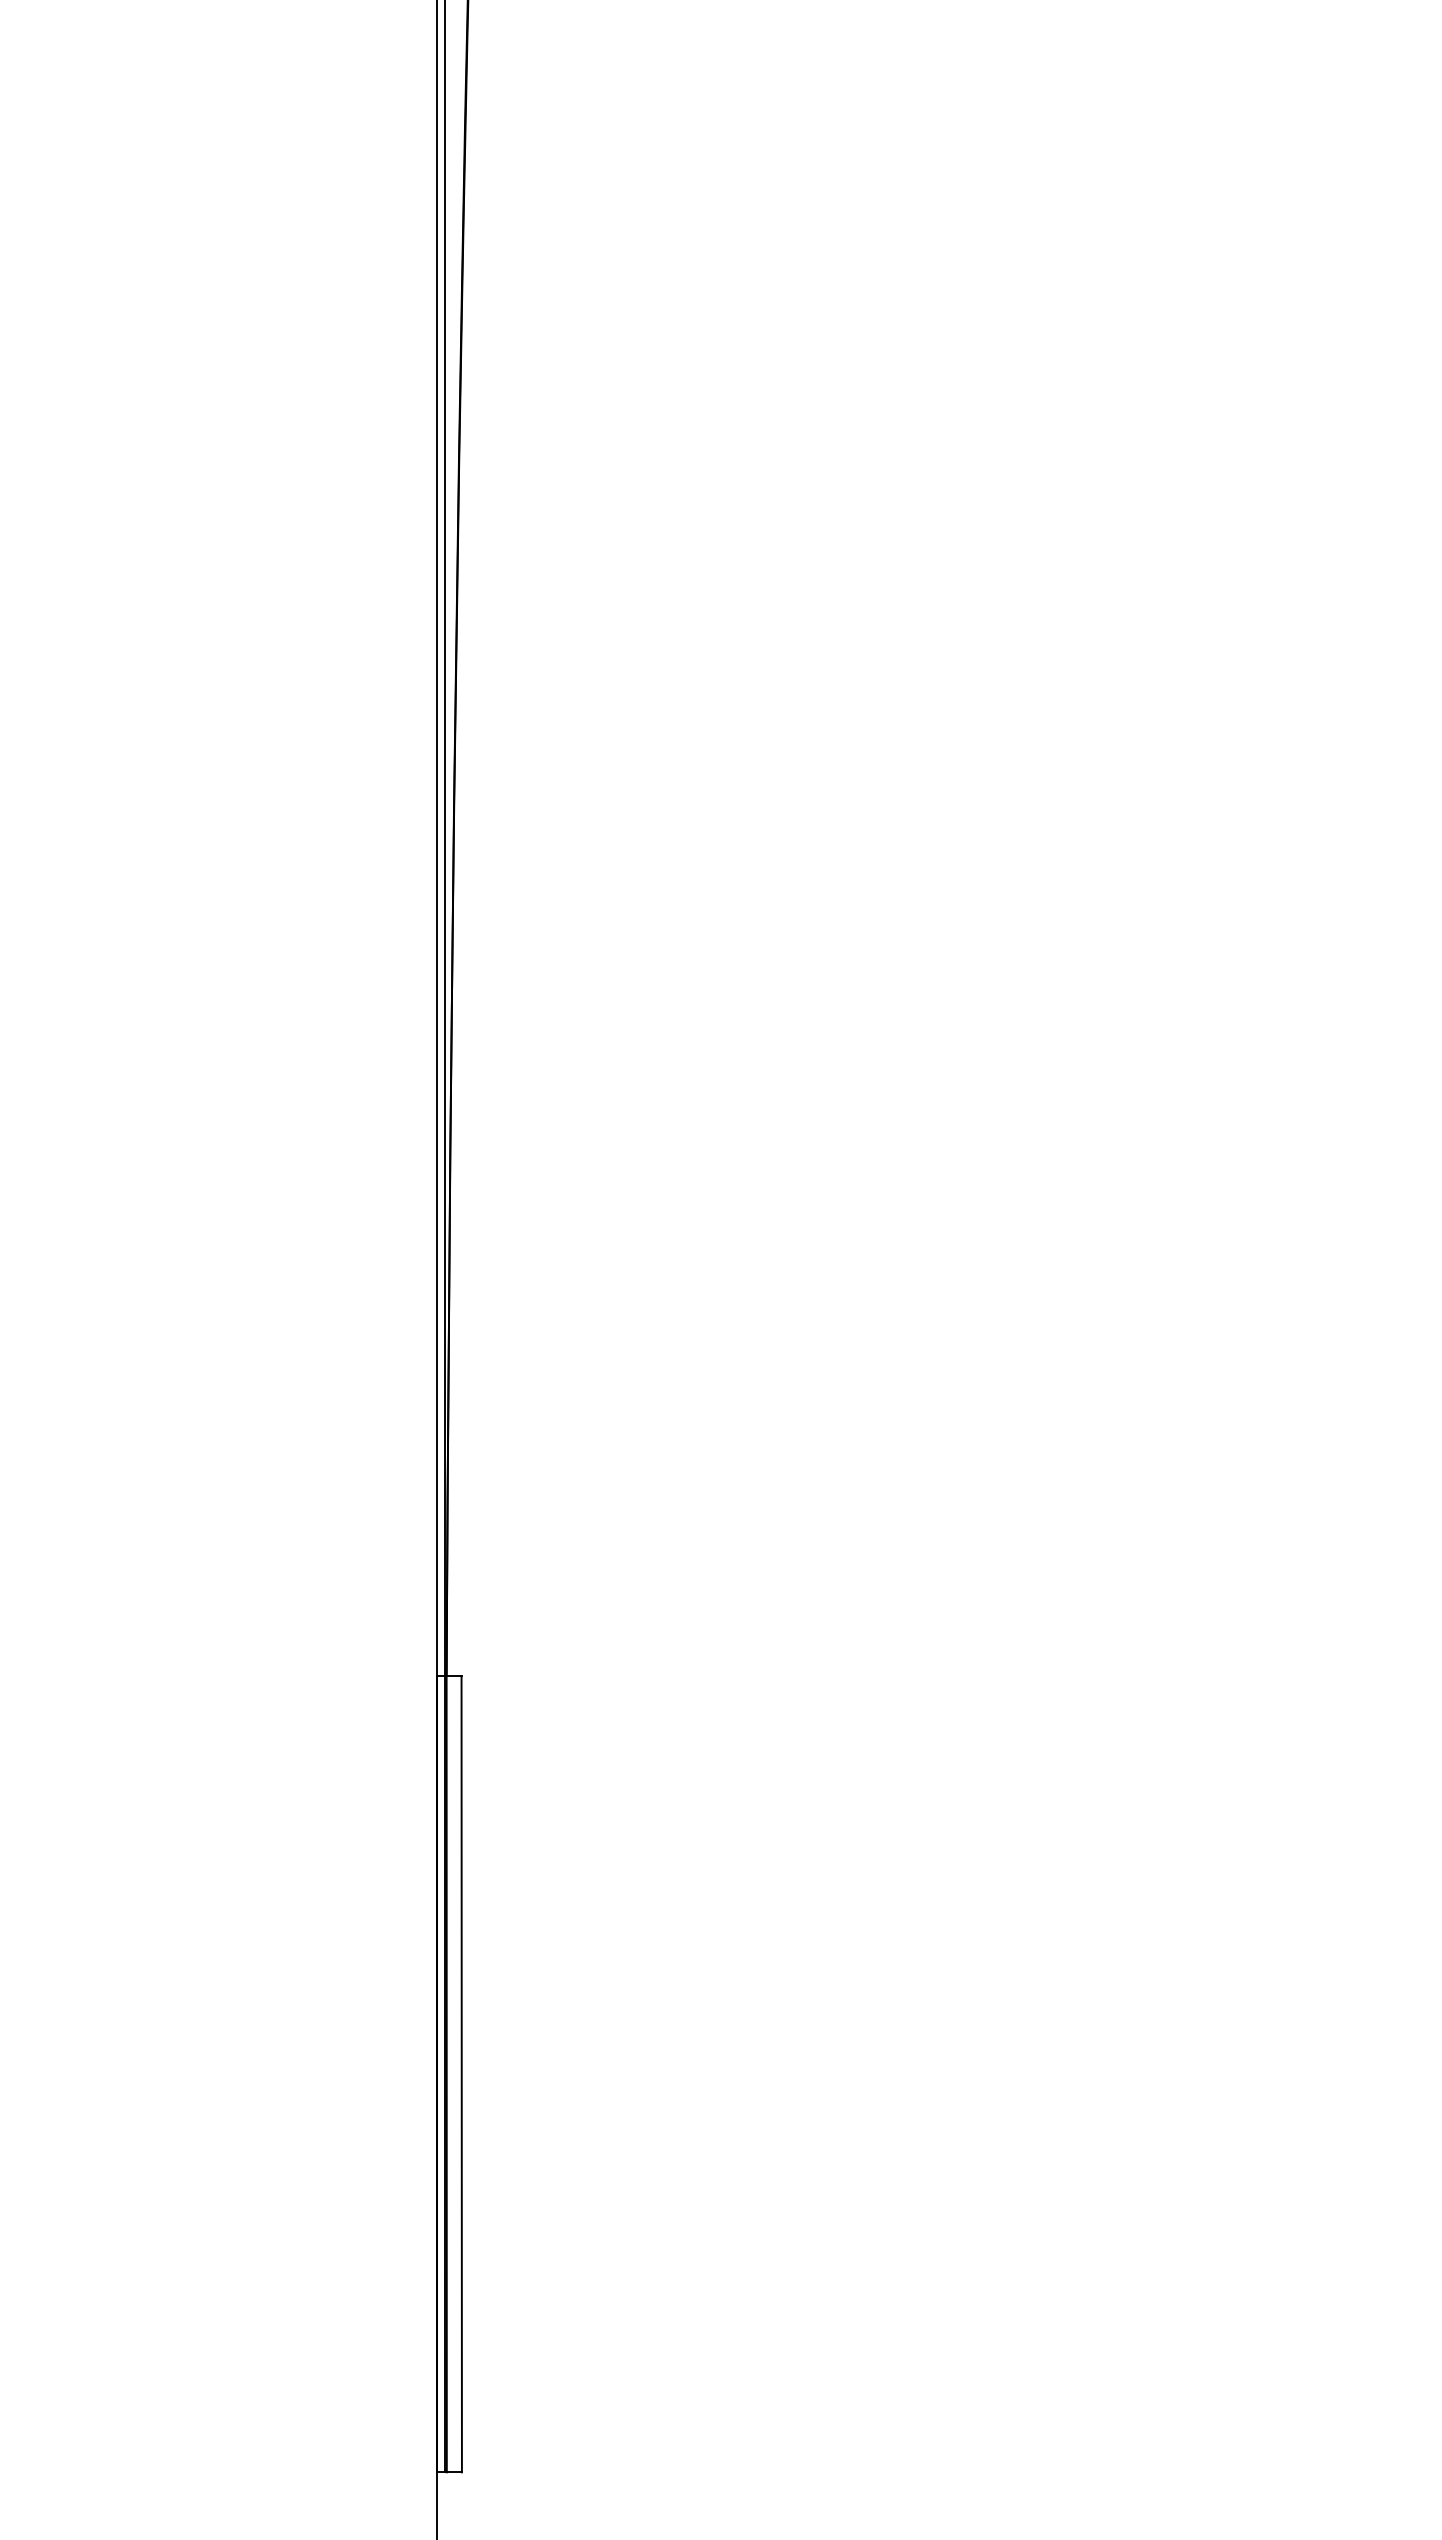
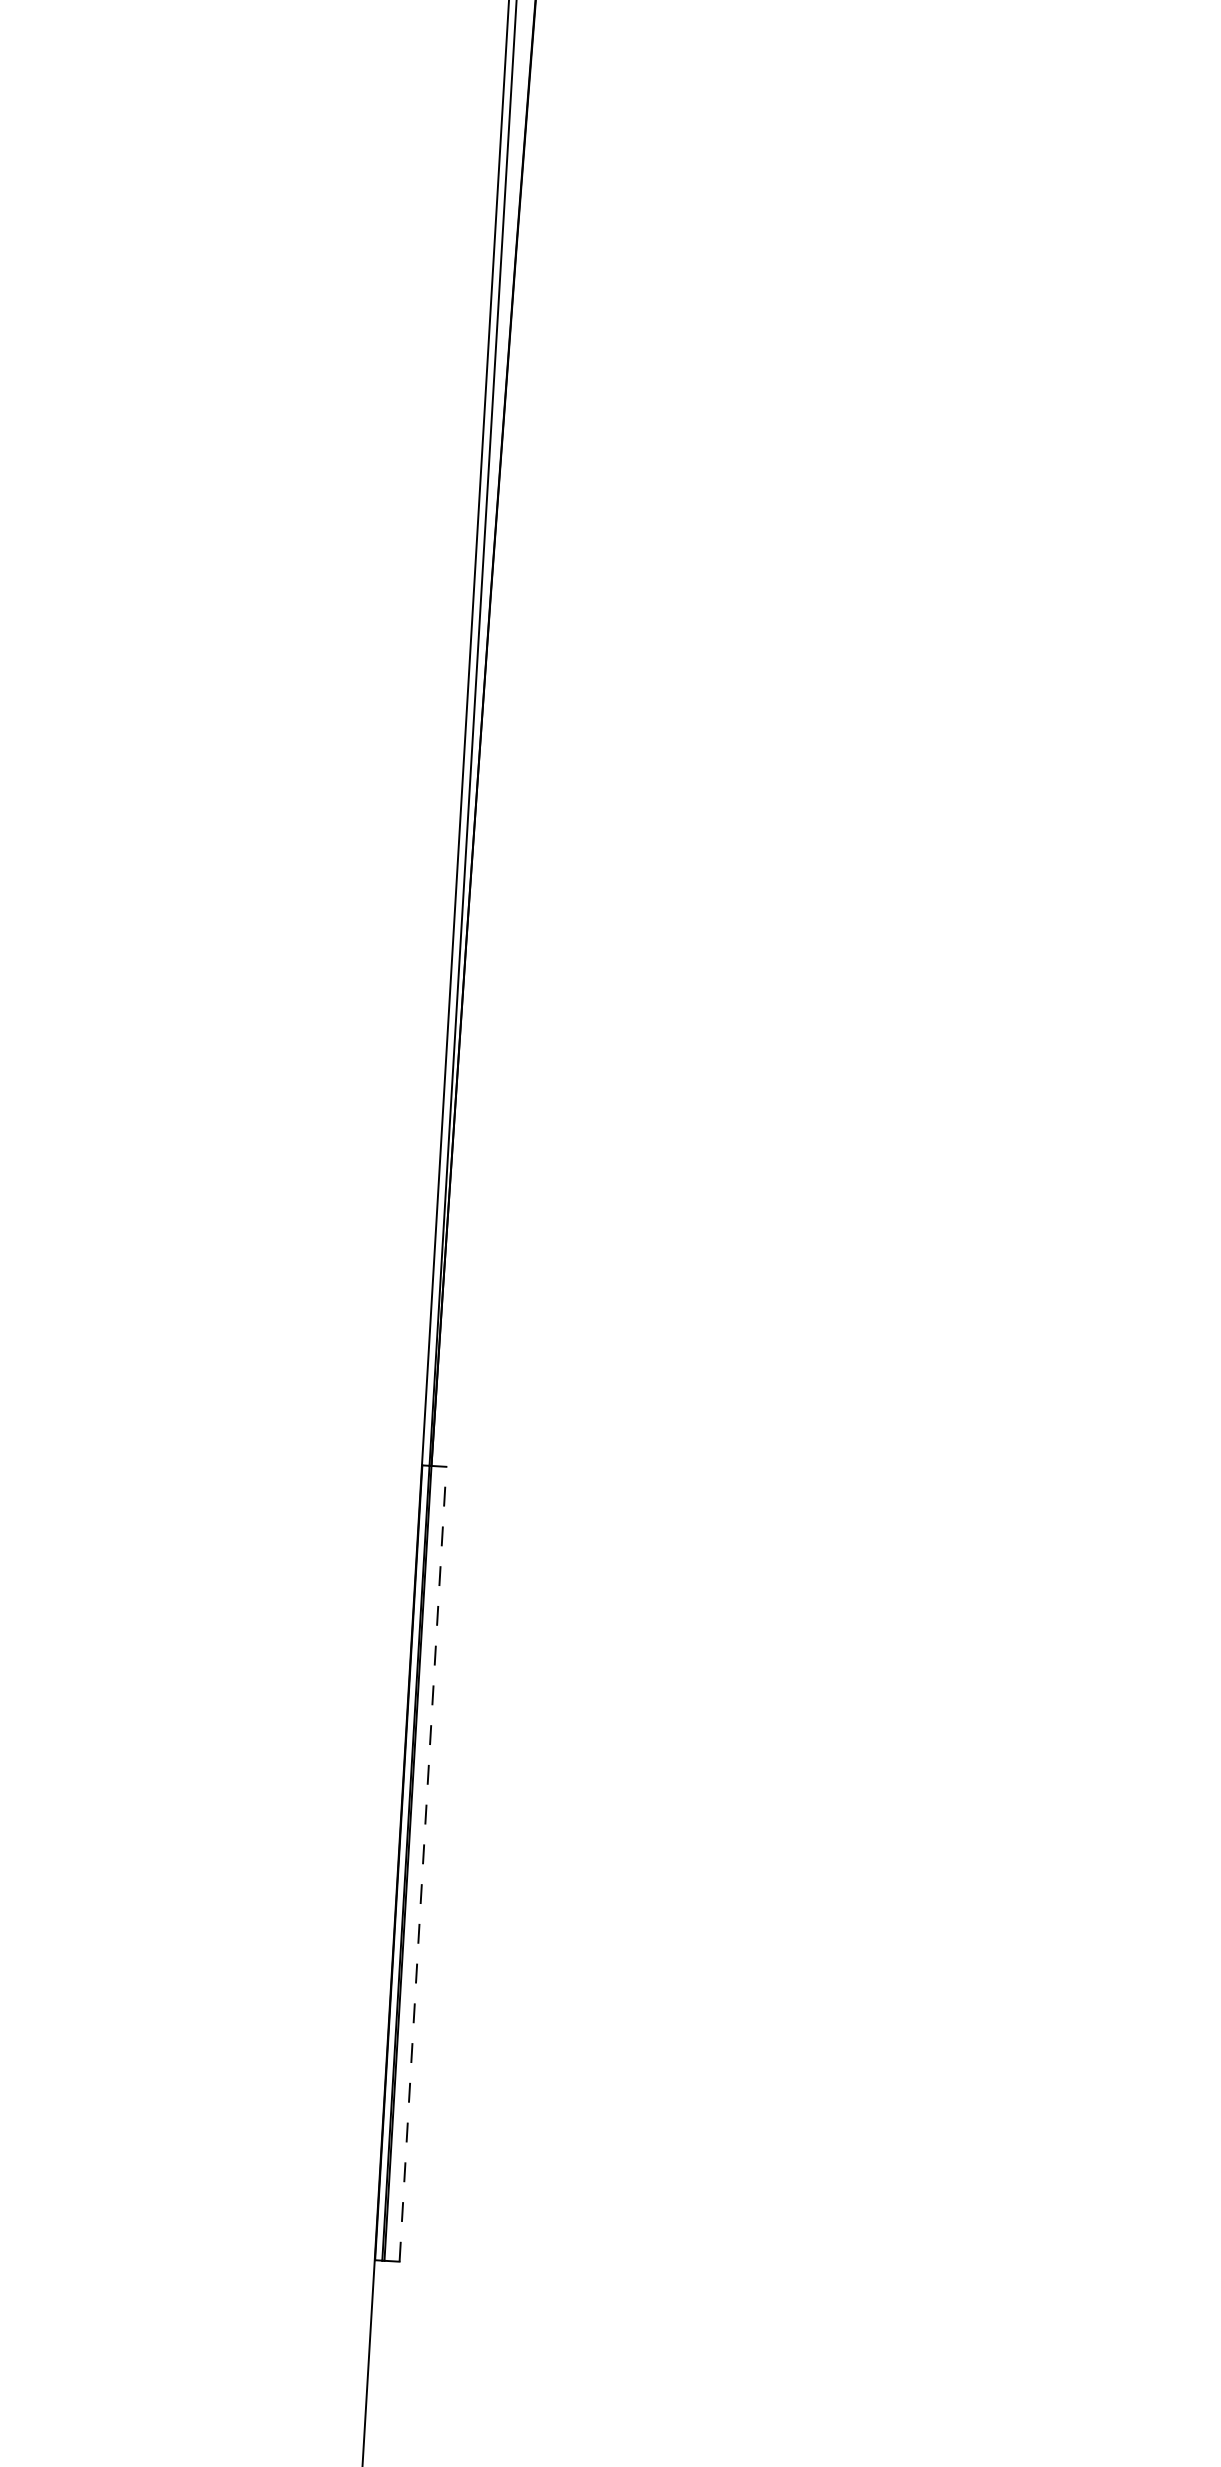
line: (461, 2073) -> (422, 1863), solid -> dashed

